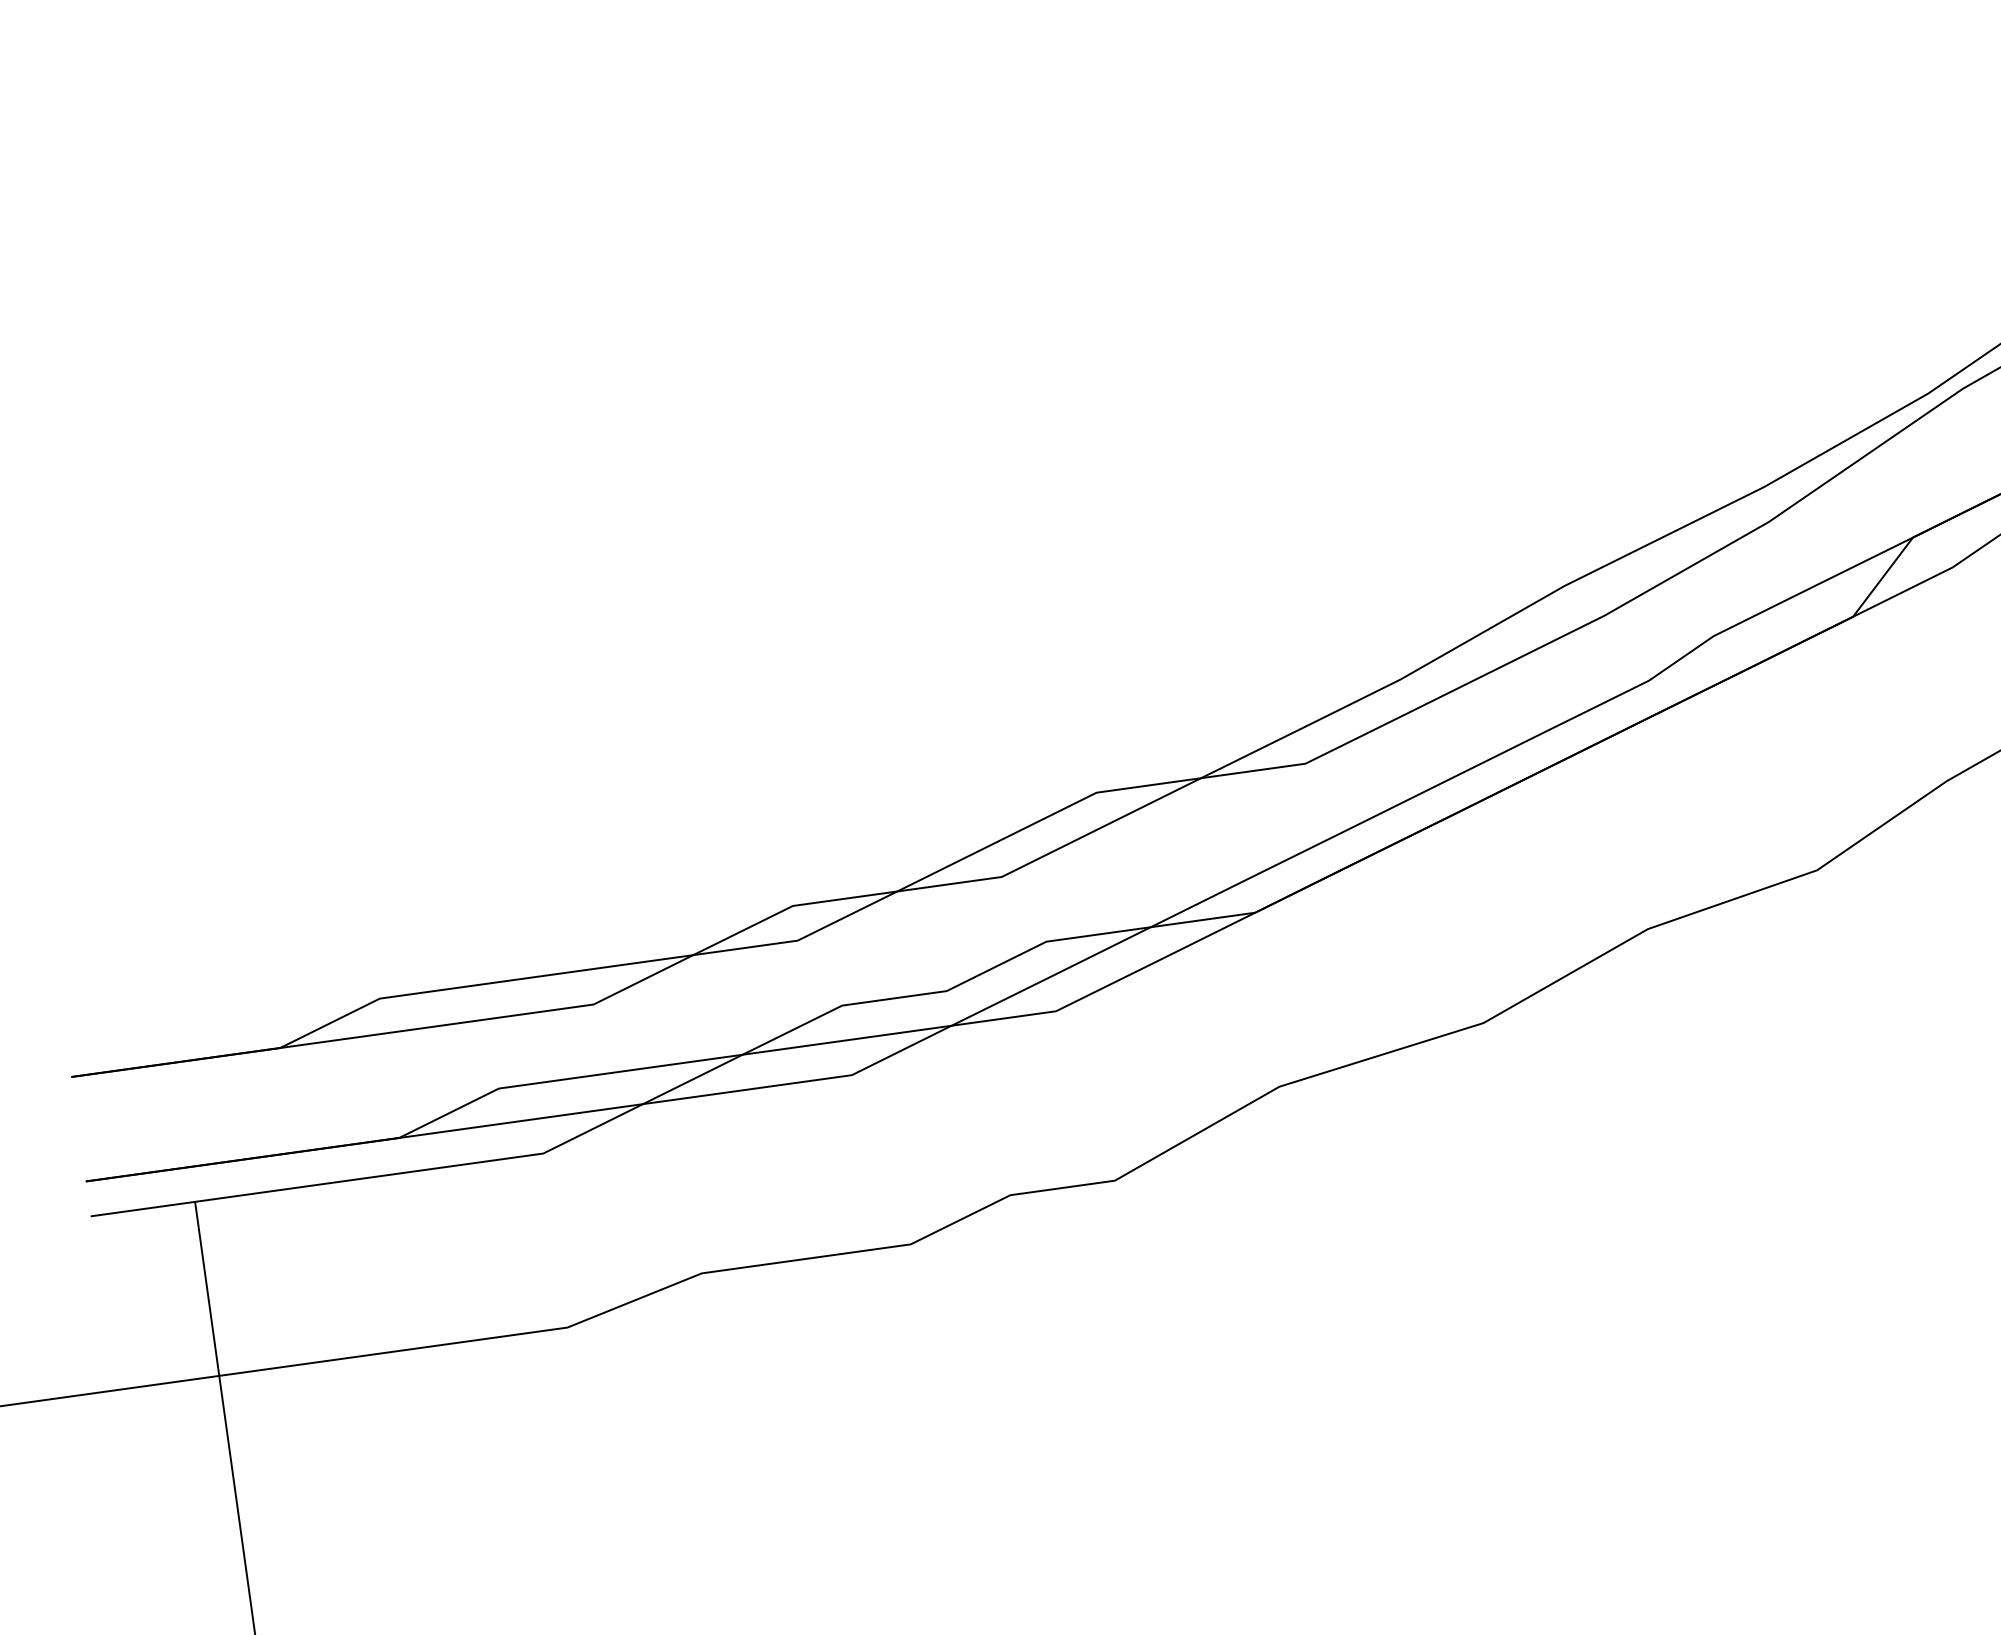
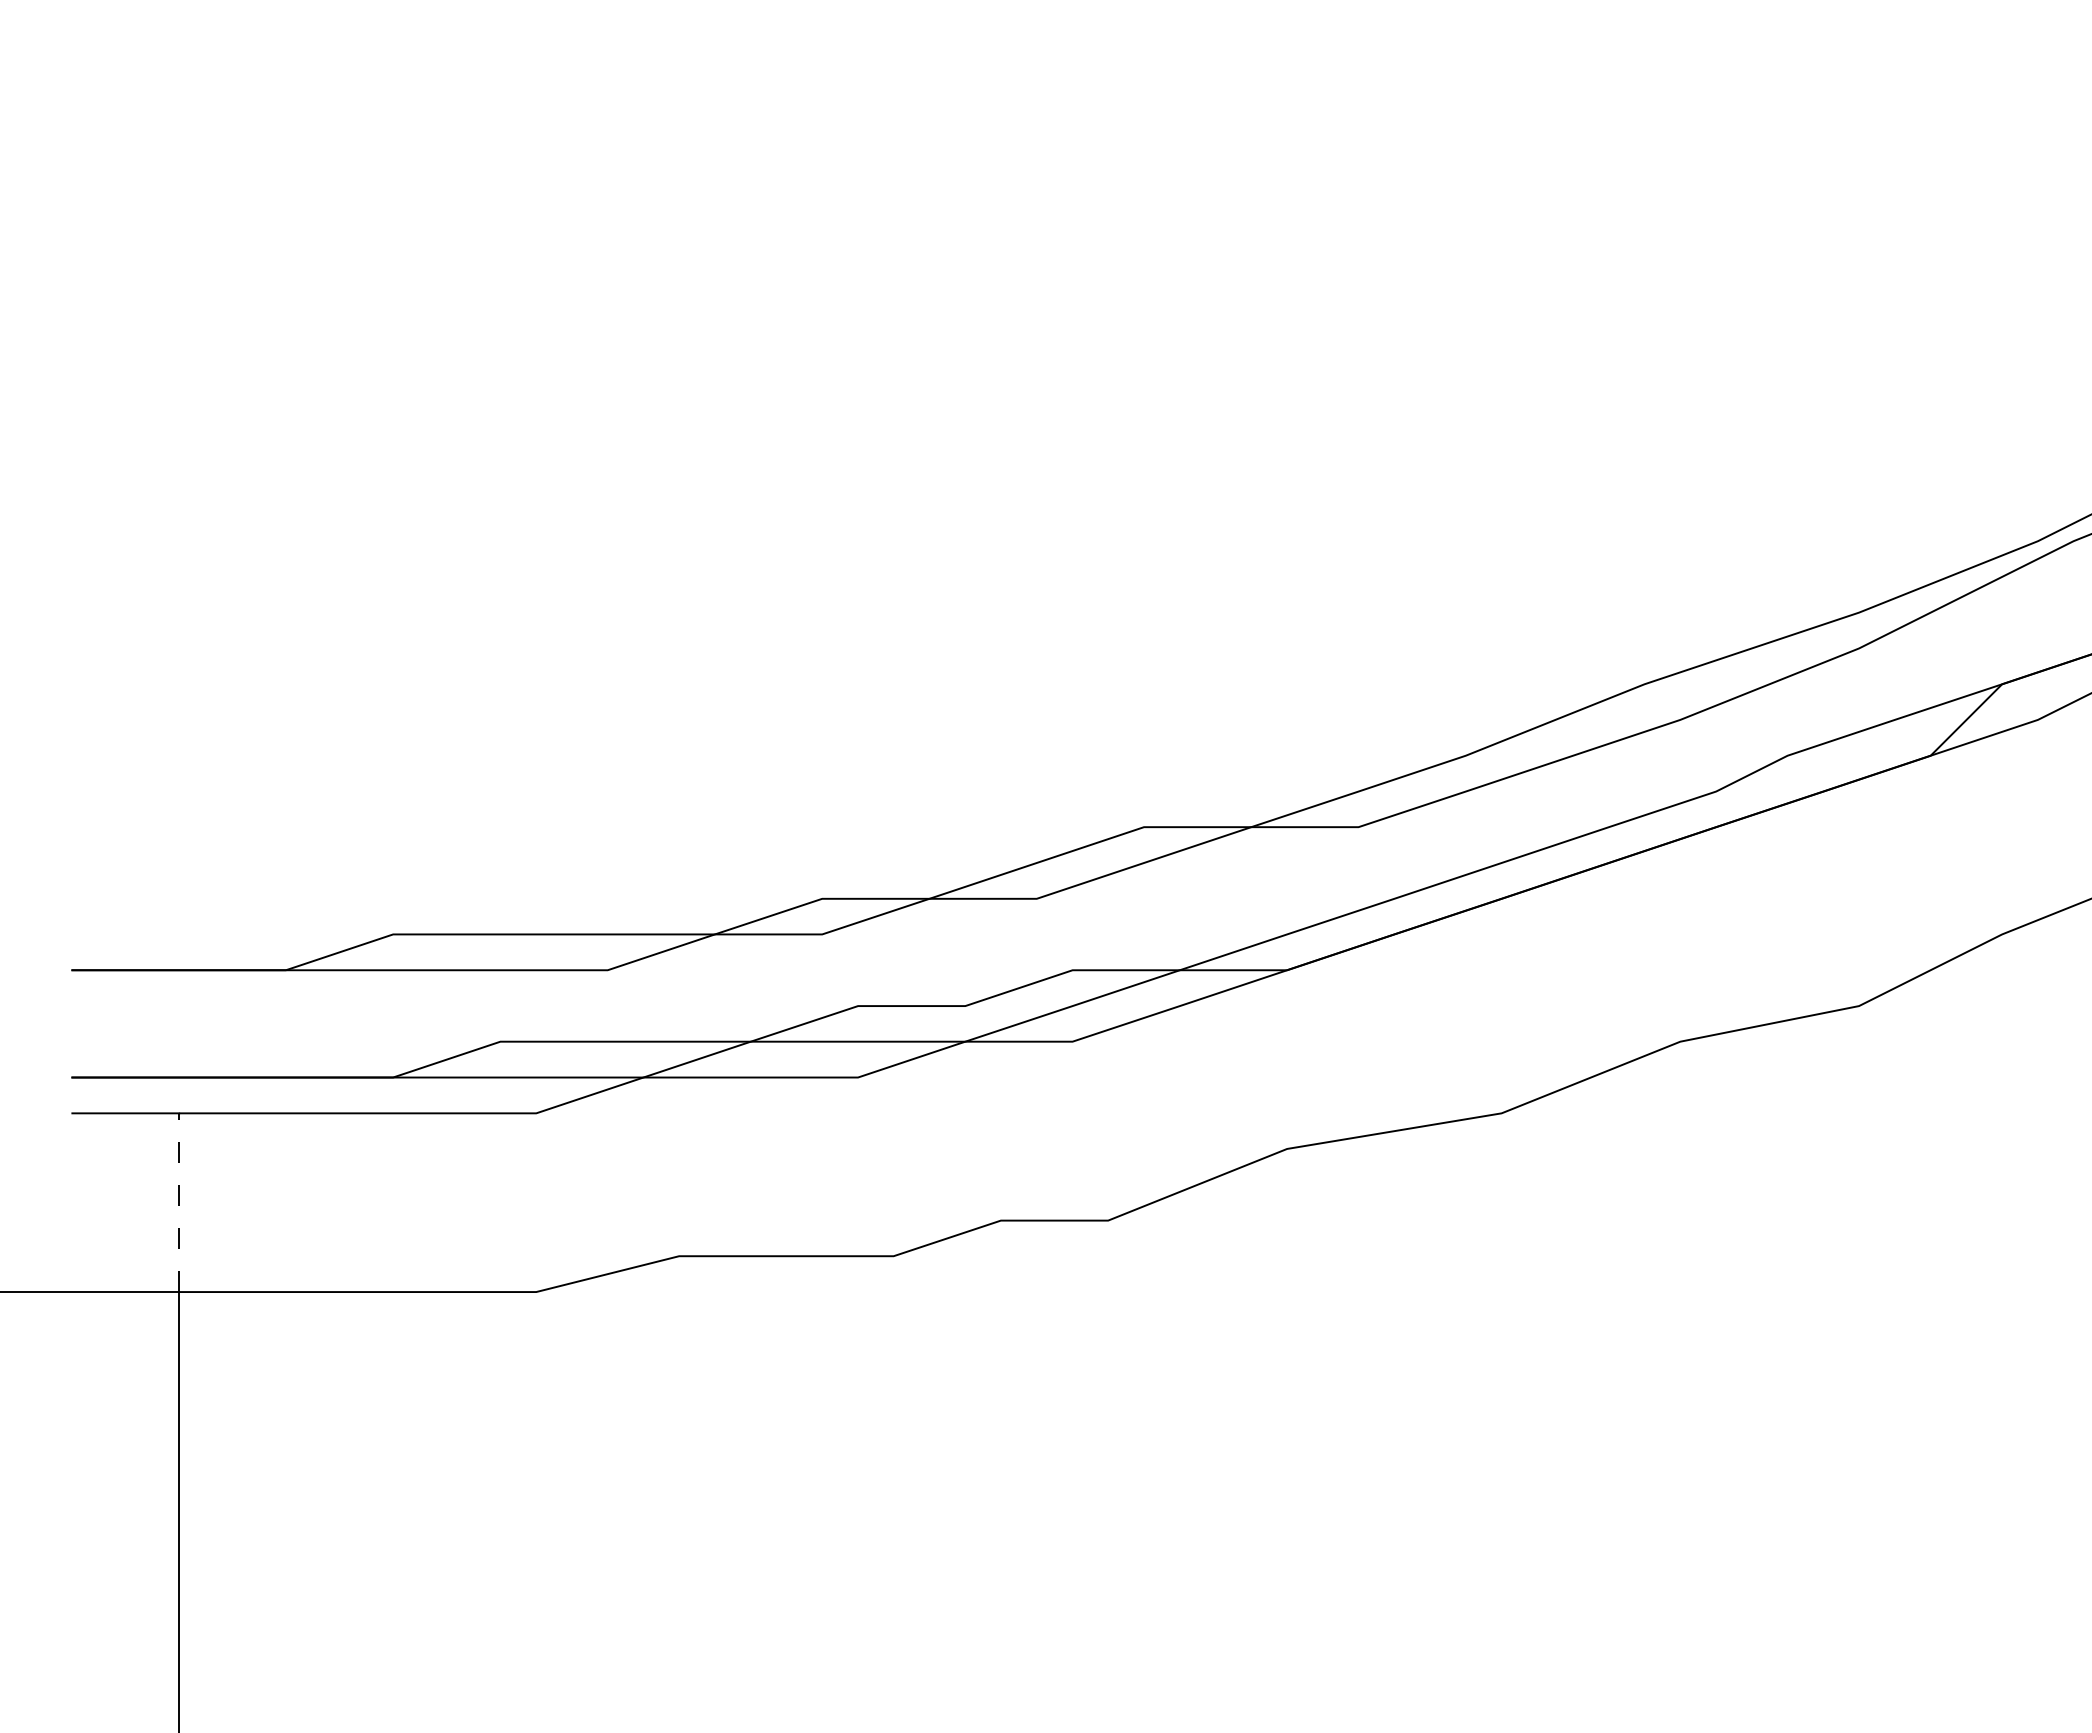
line: (207, 1288) -> (178, 1202), solid -> dashed

